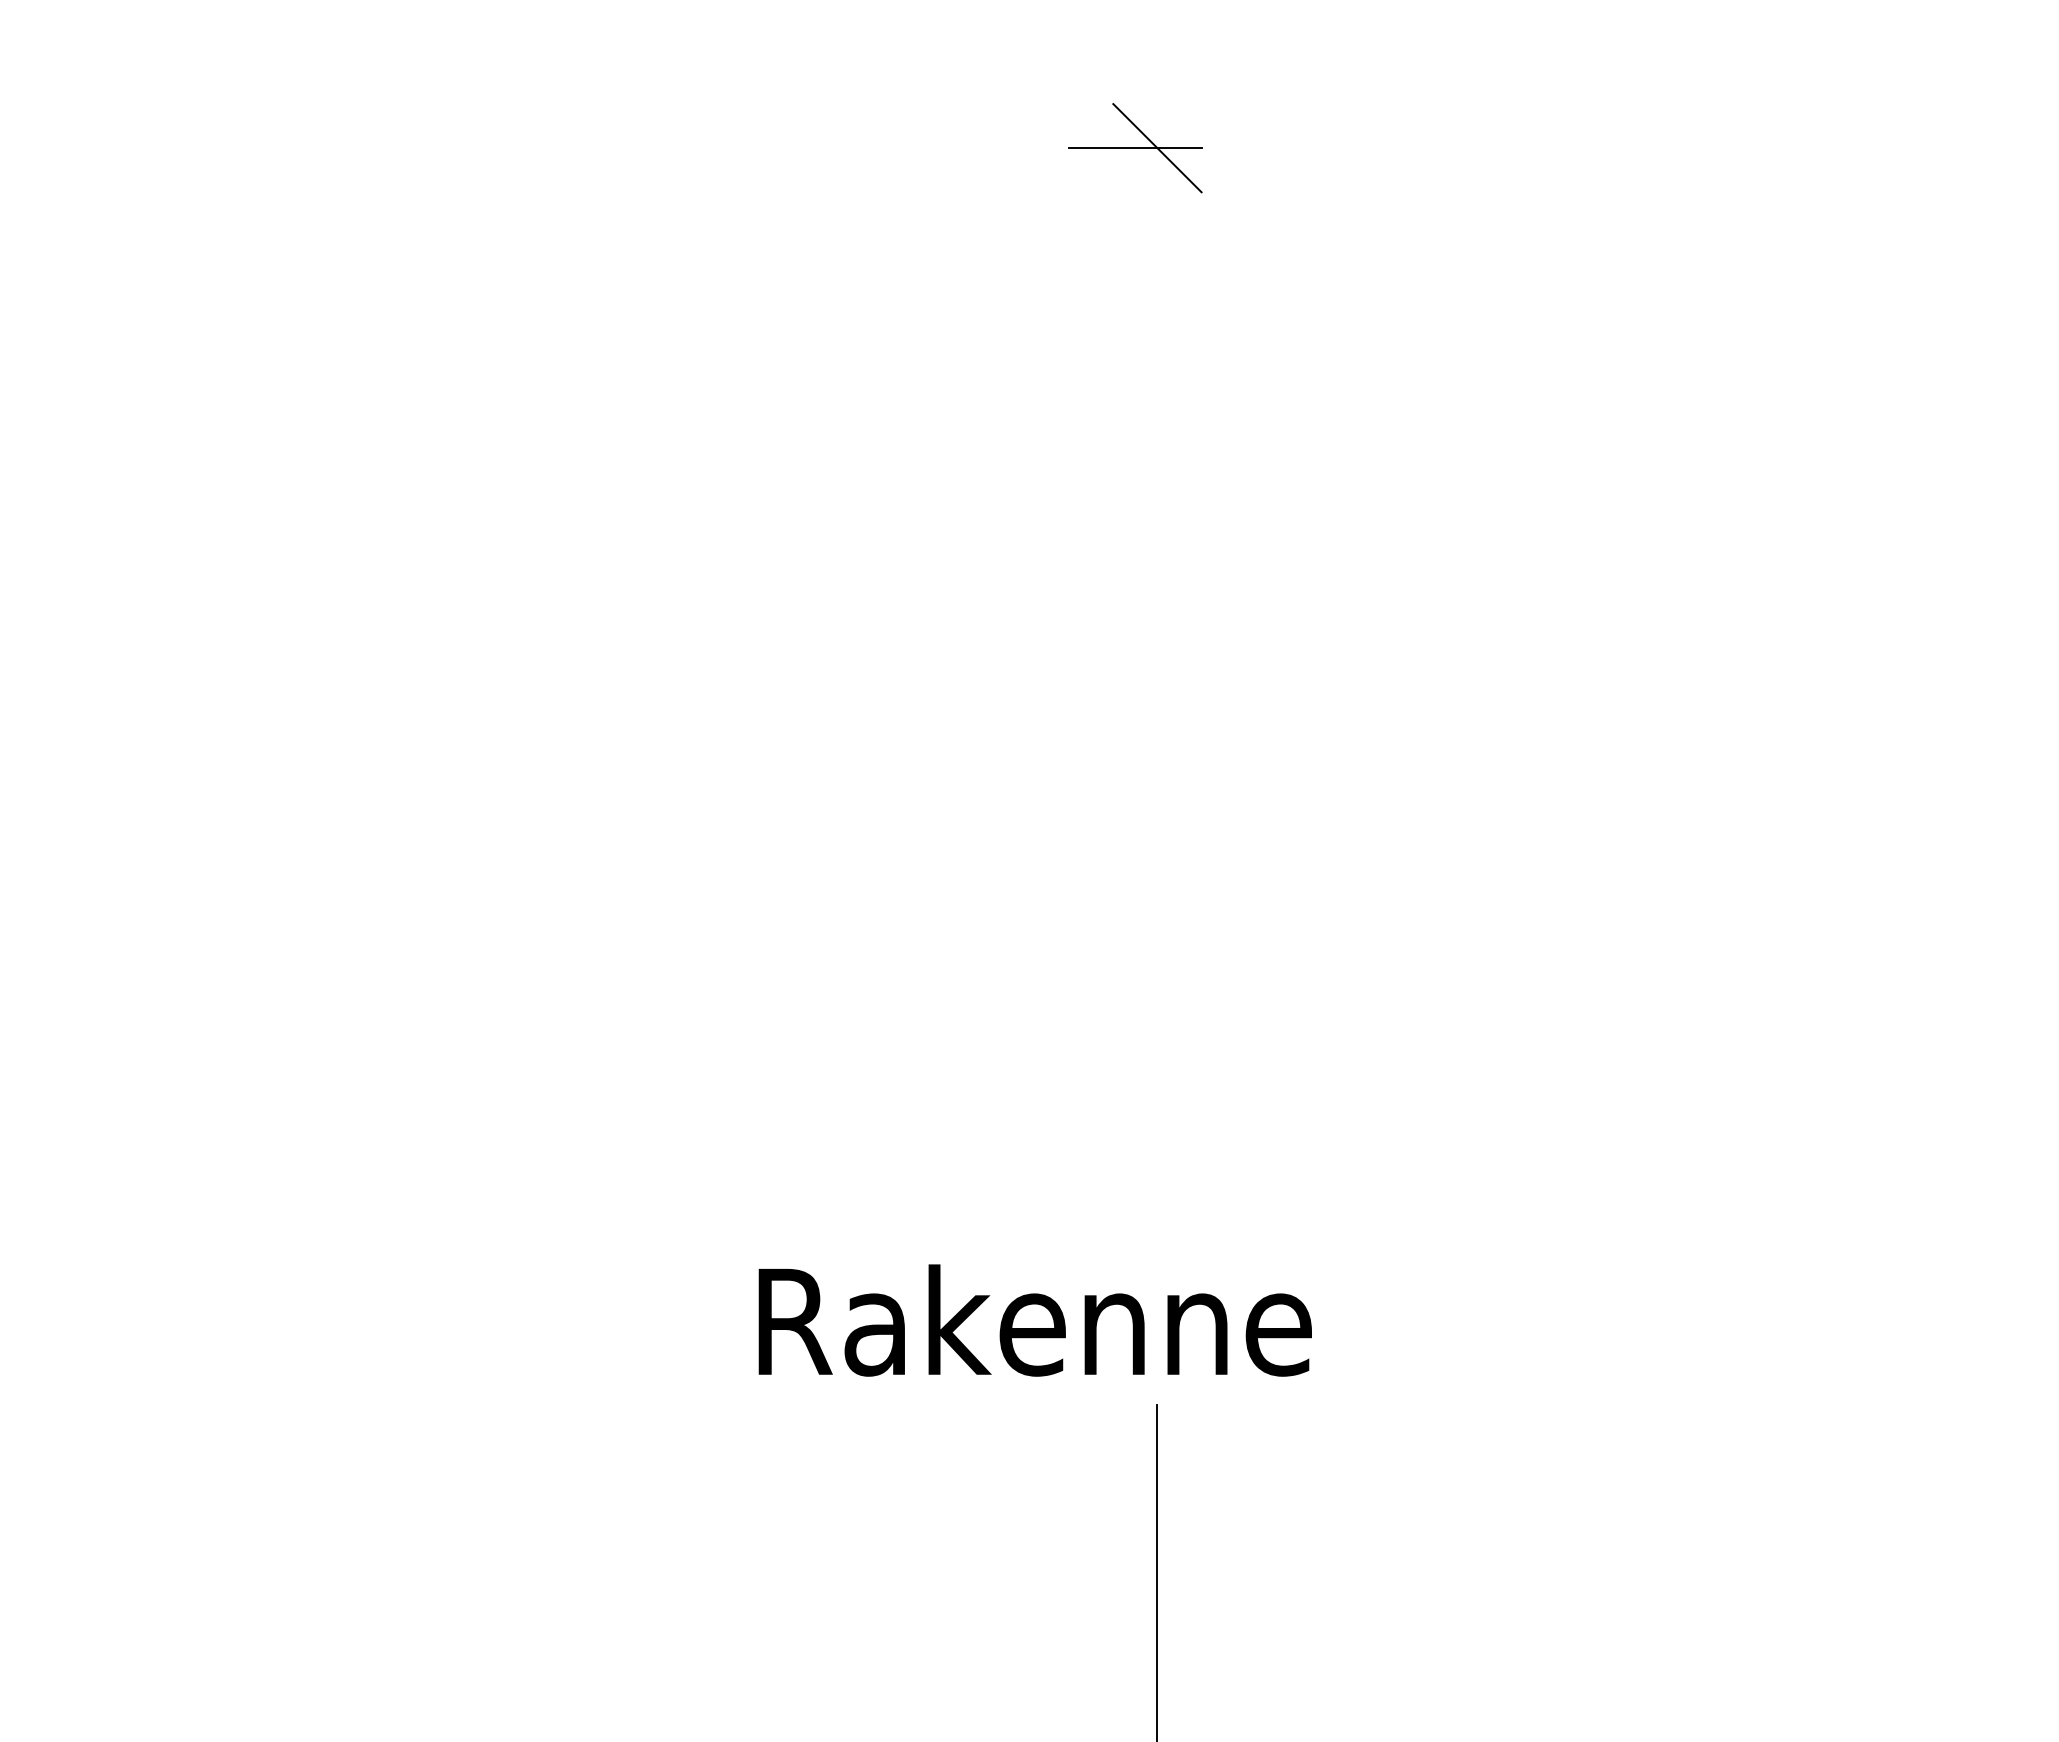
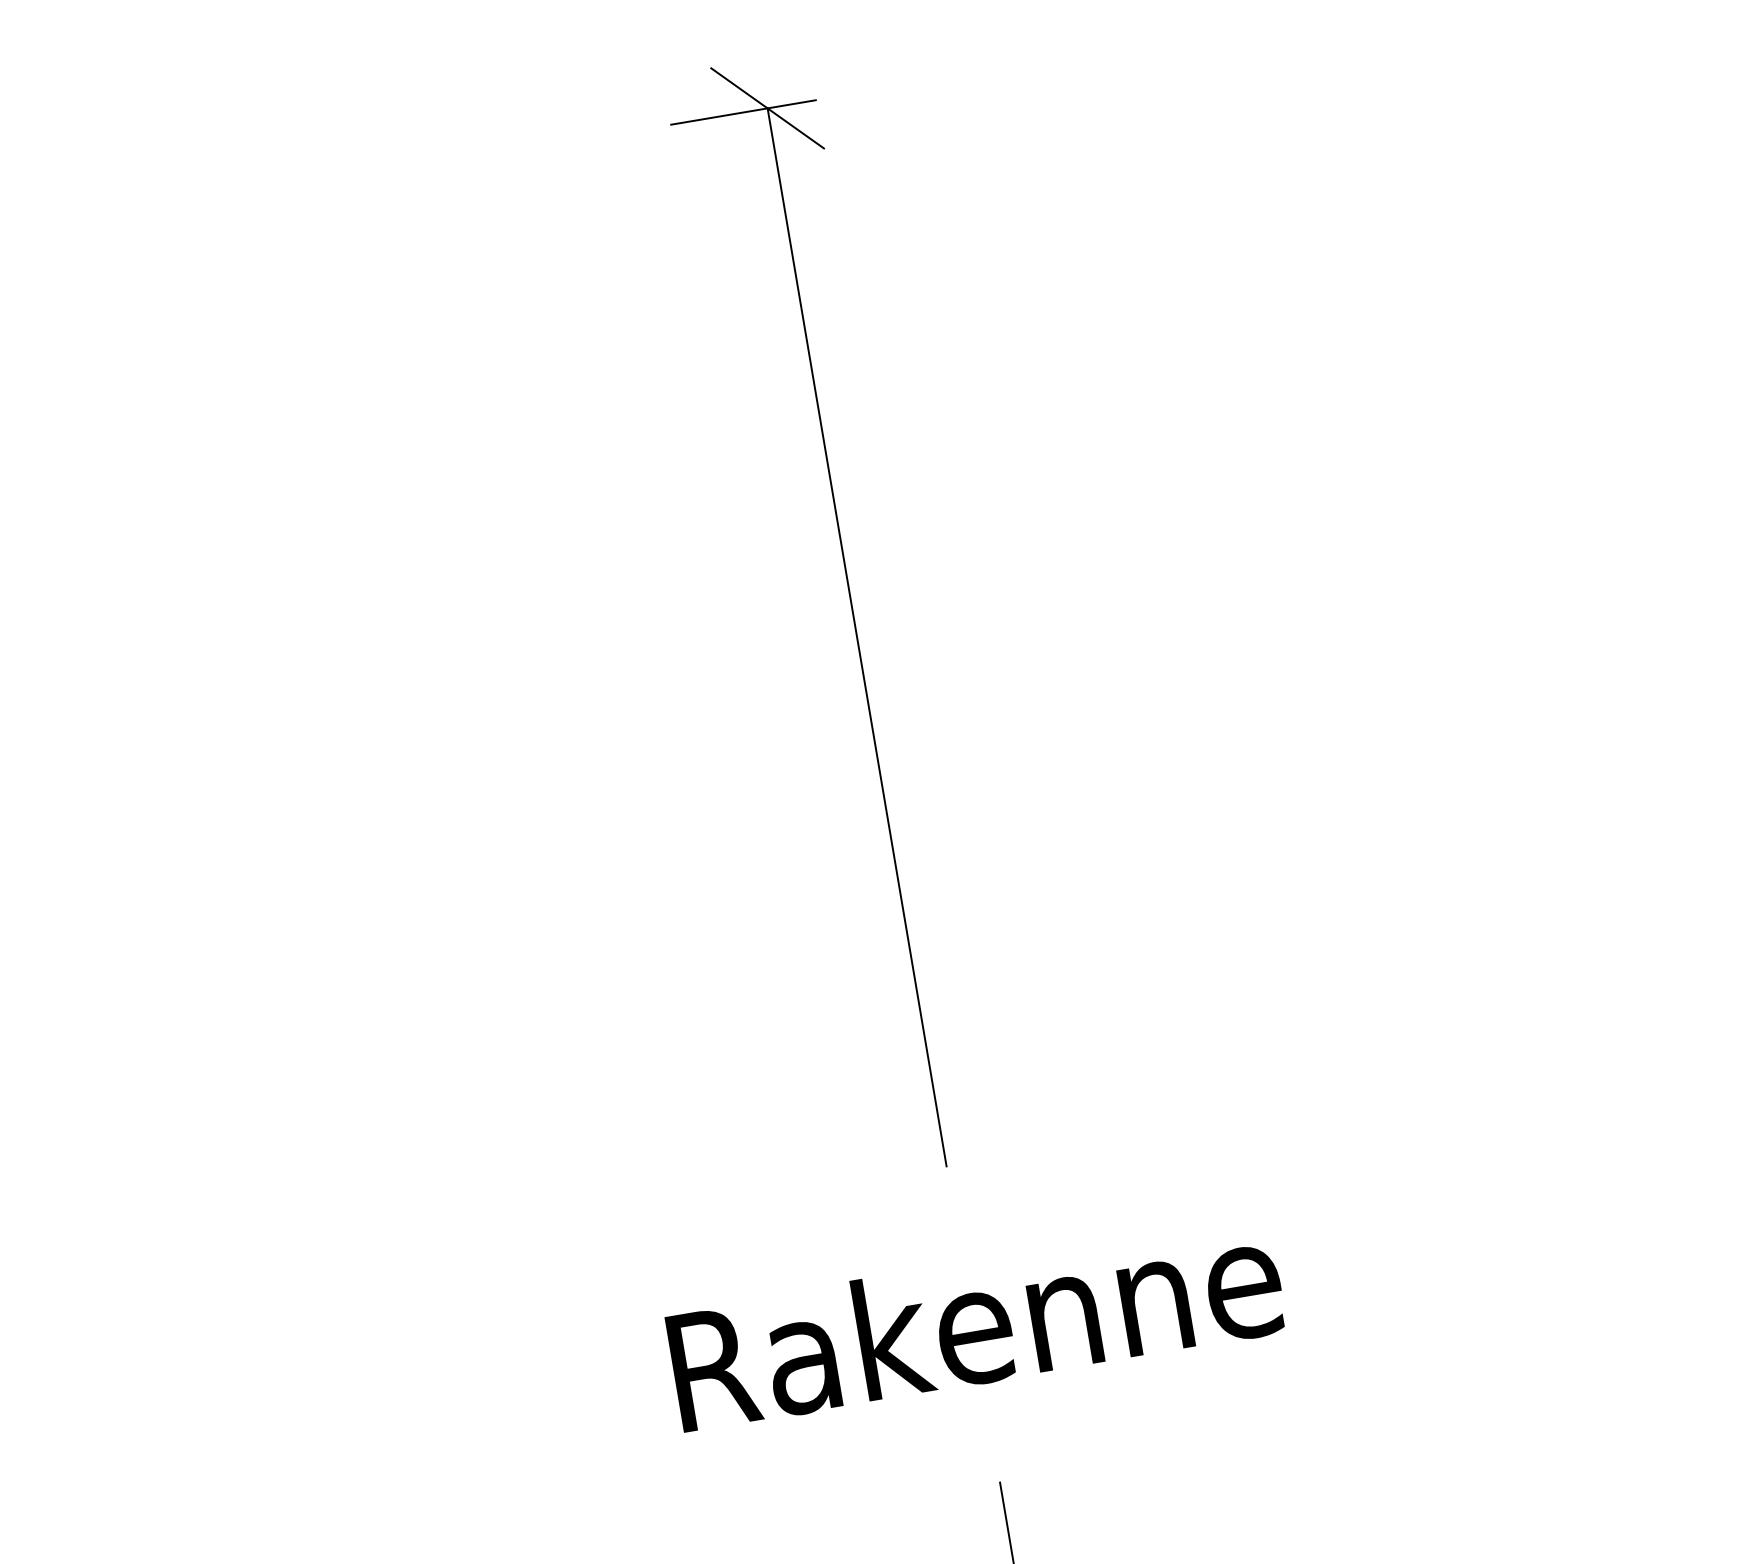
line: (1157, 632) -> (857, 637), added
text: (1034, 1320) -> (975, 1322), moved

